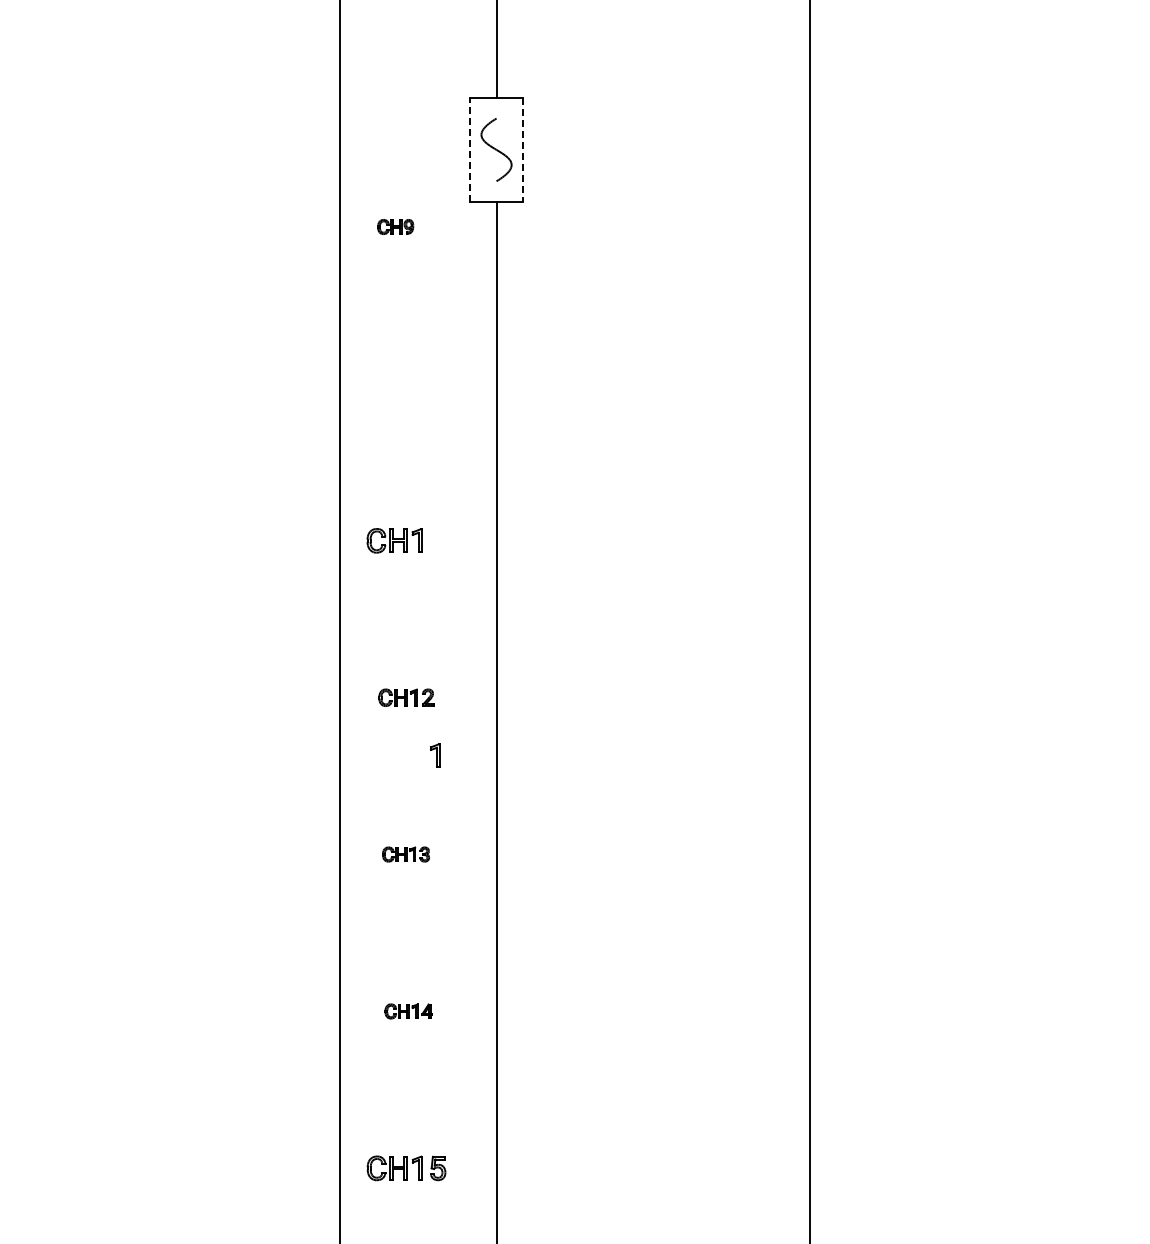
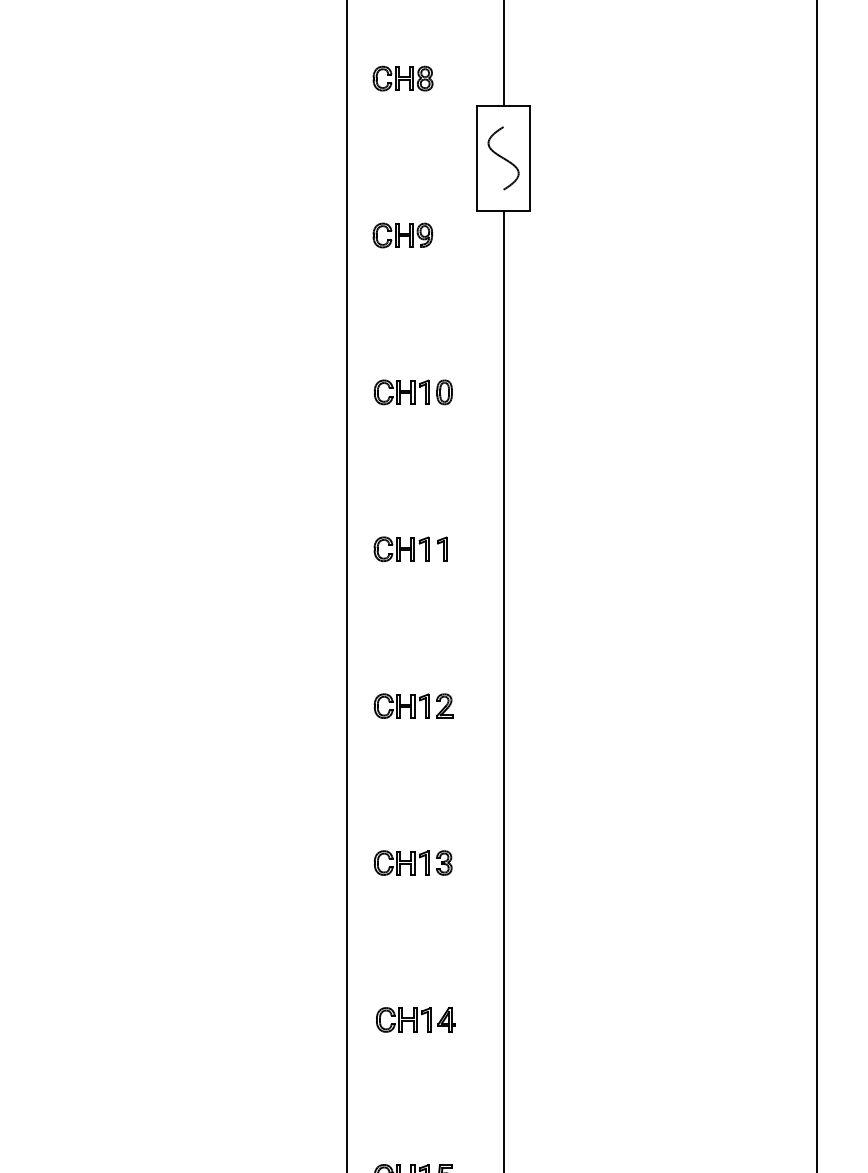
part: (395, 69) -> (402, 77), added
line: (470, 149) -> (477, 157), dashed -> solid
line: (522, 150) -> (529, 158), dashed -> solid
part: (395, 226) -> (402, 234), size x1.67
part: (405, 383) -> (412, 391), added
part: (406, 697) -> (413, 705), size x1.43
part: (435, 755) -> (442, 548), moved
part: (405, 854) -> (412, 862), size x1.67
part: (408, 1011) -> (415, 1019), size x1.67

